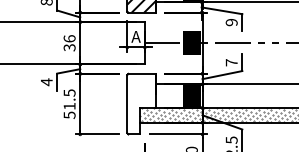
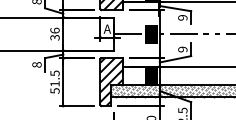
text: (231, 62) -> (182, 49), 7 -> 9
text: (46, 81) -> (36, 64), 4 -> 8
hatch: (141, 104) -> (111, 82), added

